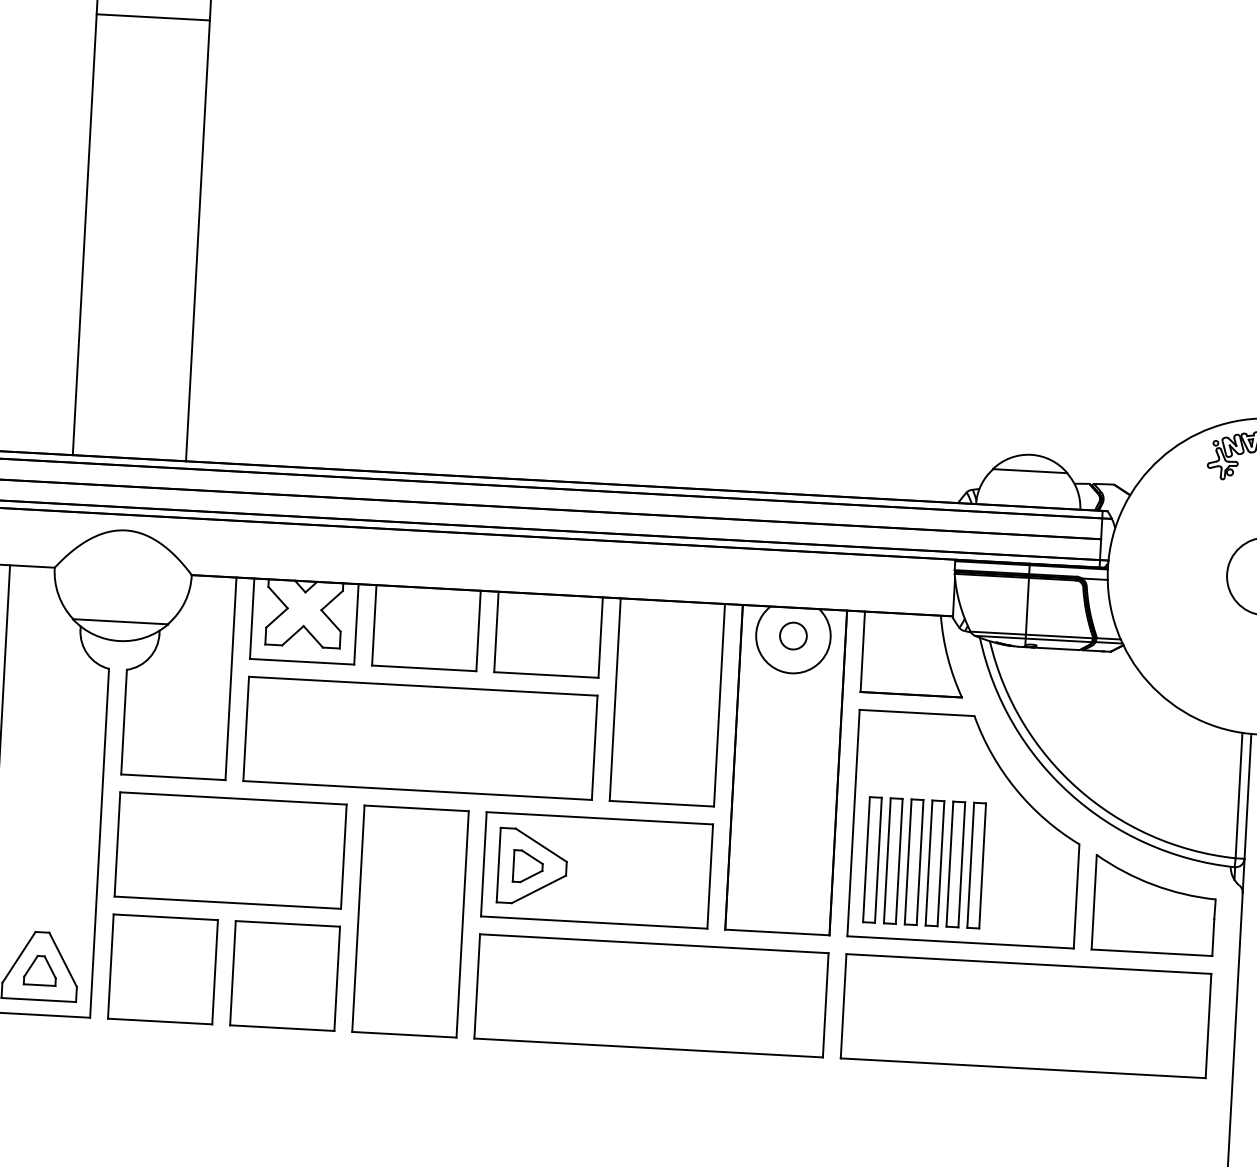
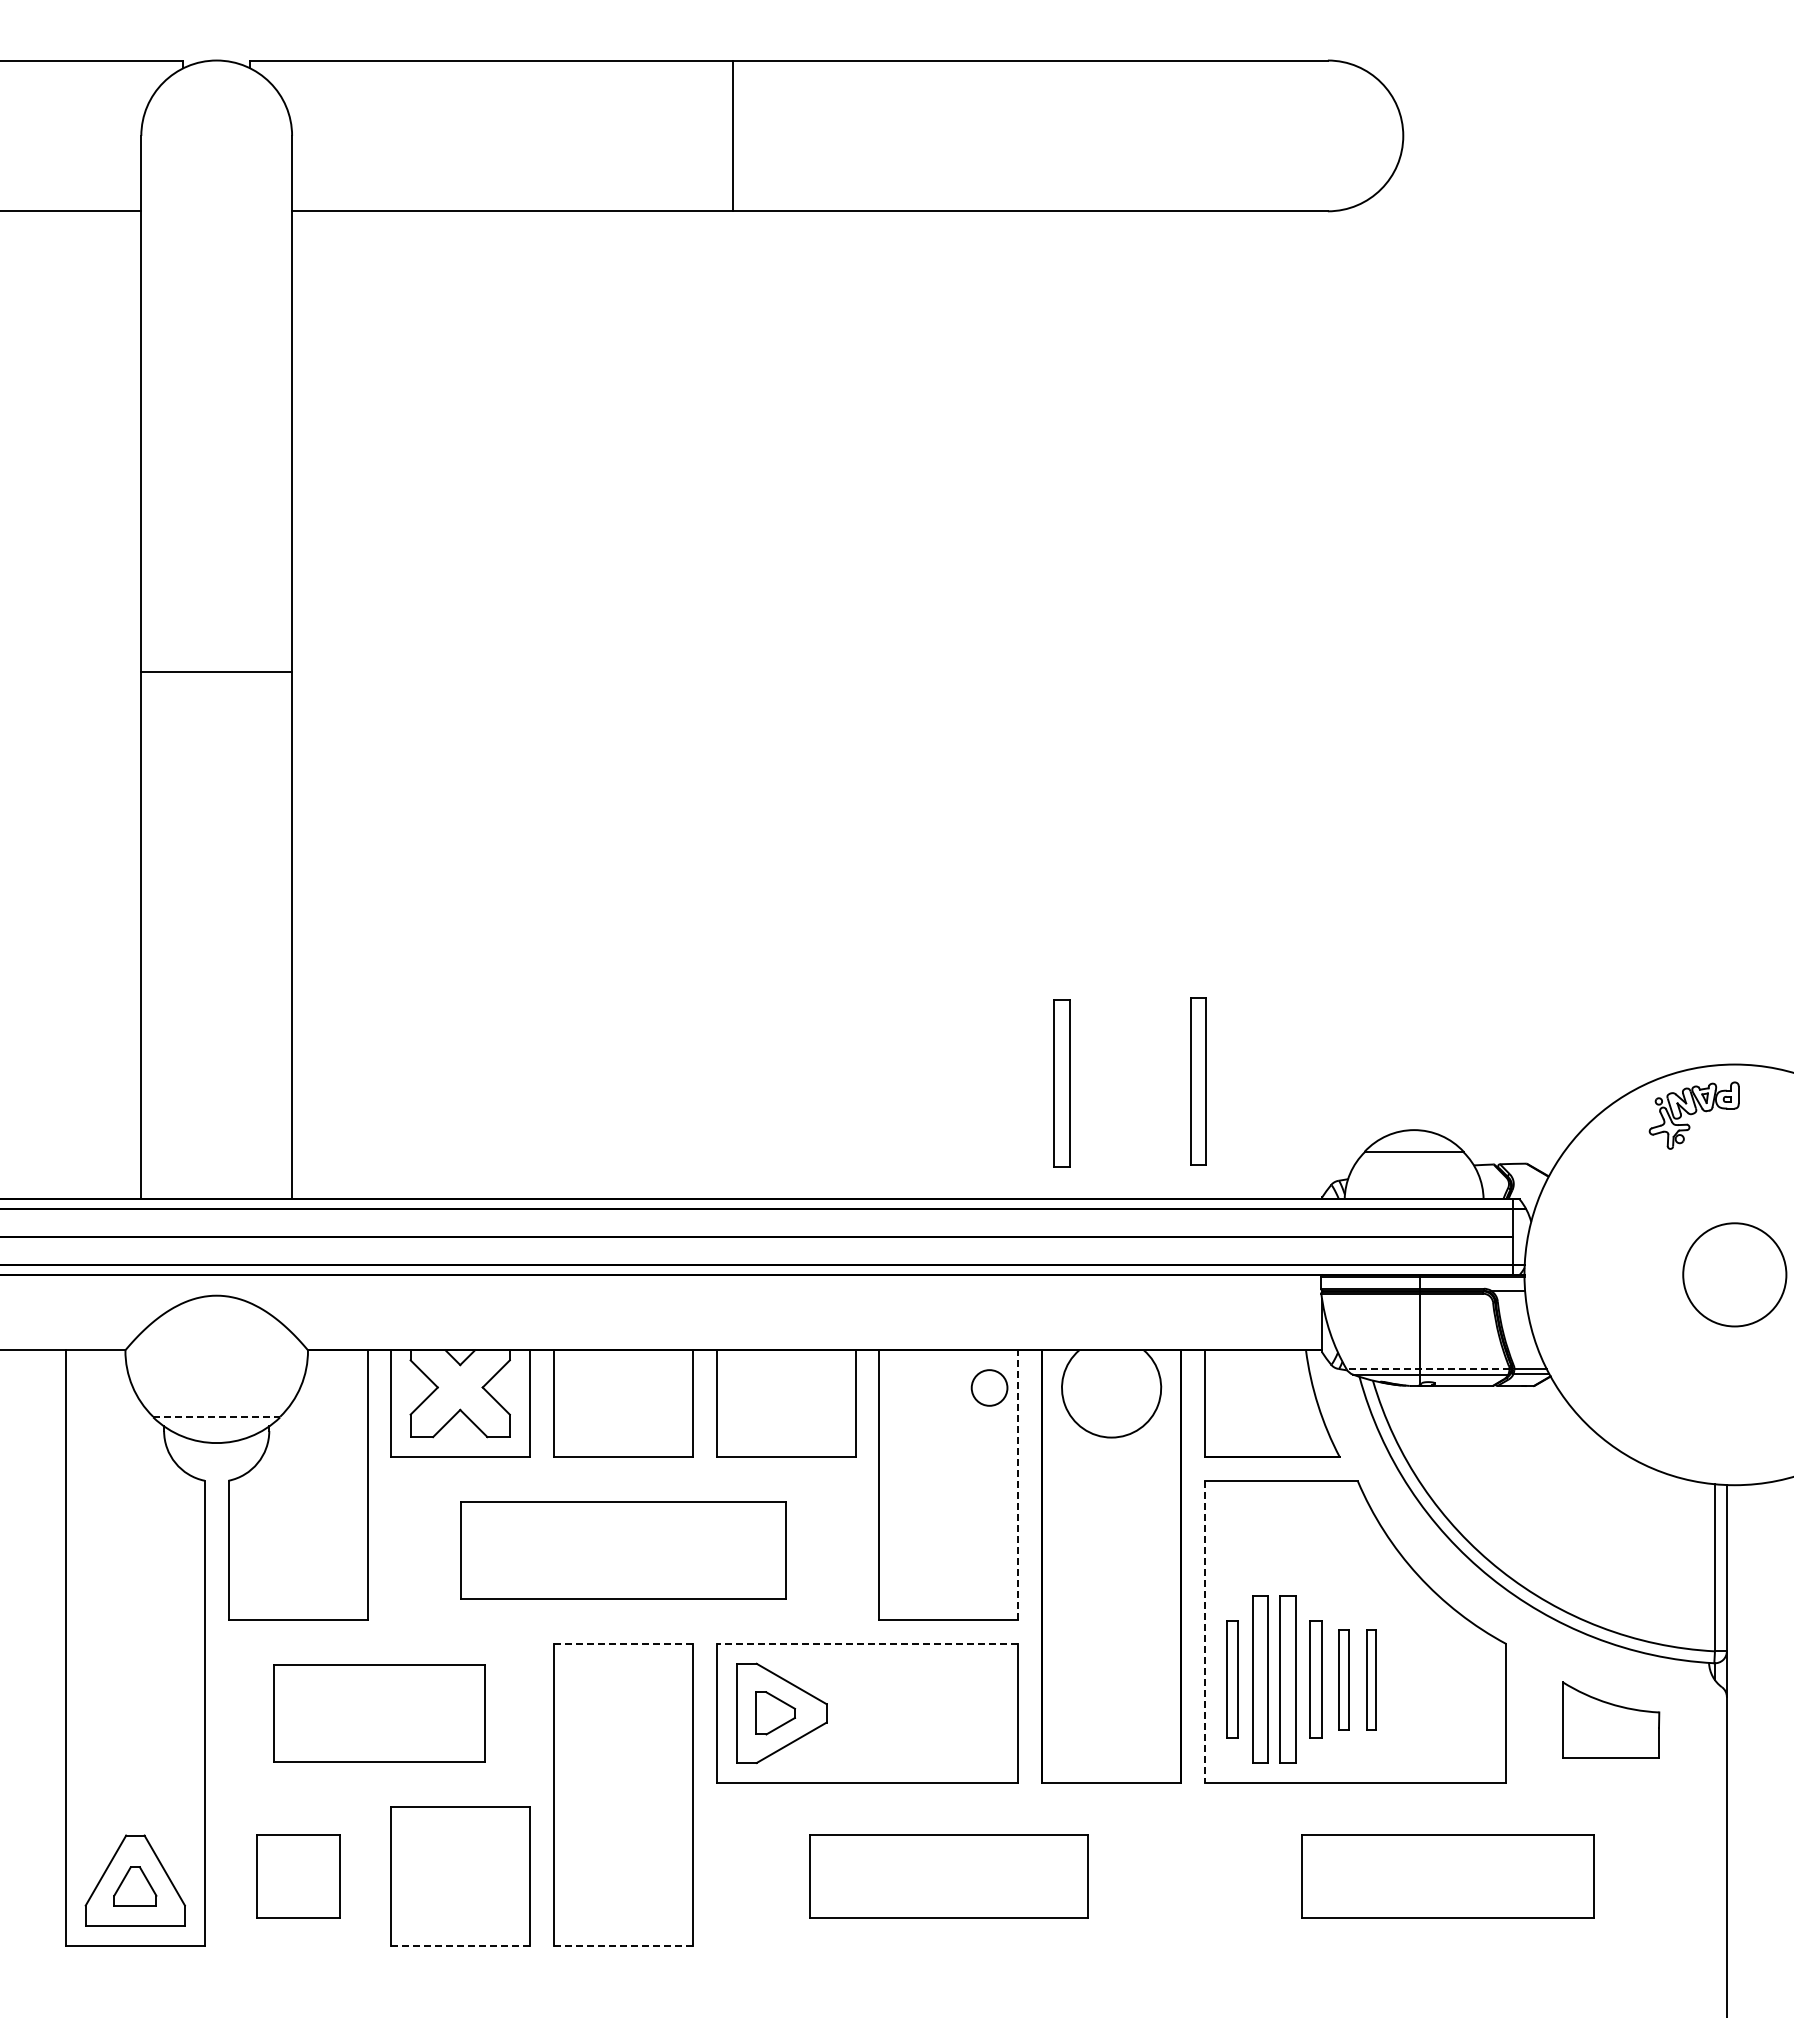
line: (153, 17) -> (216, 672), moved
part: (768, 405) -> (1061, 1083), added
part: (871, 409) -> (1198, 1081), added
line: (121, 621) -> (217, 1417), solid -> dashed
circle: (793, 635) -> (989, 1387), moved
line: (1031, 635) -> (1427, 1369), solid -> dashed
line: (719, 705) -> (1018, 1485), solid -> dashed
part: (420, 738) -> (623, 1550), size x0.7
line: (415, 808) -> (622, 1643), solid -> dashed
line: (599, 817) -> (867, 1643), solid -> dashed
line: (853, 823) -> (1204, 1632), solid -> dashed
part: (230, 850) -> (379, 1713), size x0.7
part: (872, 859) -> (1232, 1679), size x0.7
part: (934, 863) -> (1315, 1679), size x0.7
part: (955, 864) -> (1343, 1679), size x0.6
part: (976, 865) -> (1371, 1679), size x0.6
part: (1154, 905) -> (1610, 1719), size x0.6
part: (163, 969) -> (298, 1876), size x0.6
part: (651, 996) -> (948, 1876), size x0.6
part: (1025, 1016) -> (1447, 1876), size x0.6
line: (282, 1028) -> (461, 1945), solid -> dashed
line: (404, 1034) -> (623, 1945), solid -> dashed

